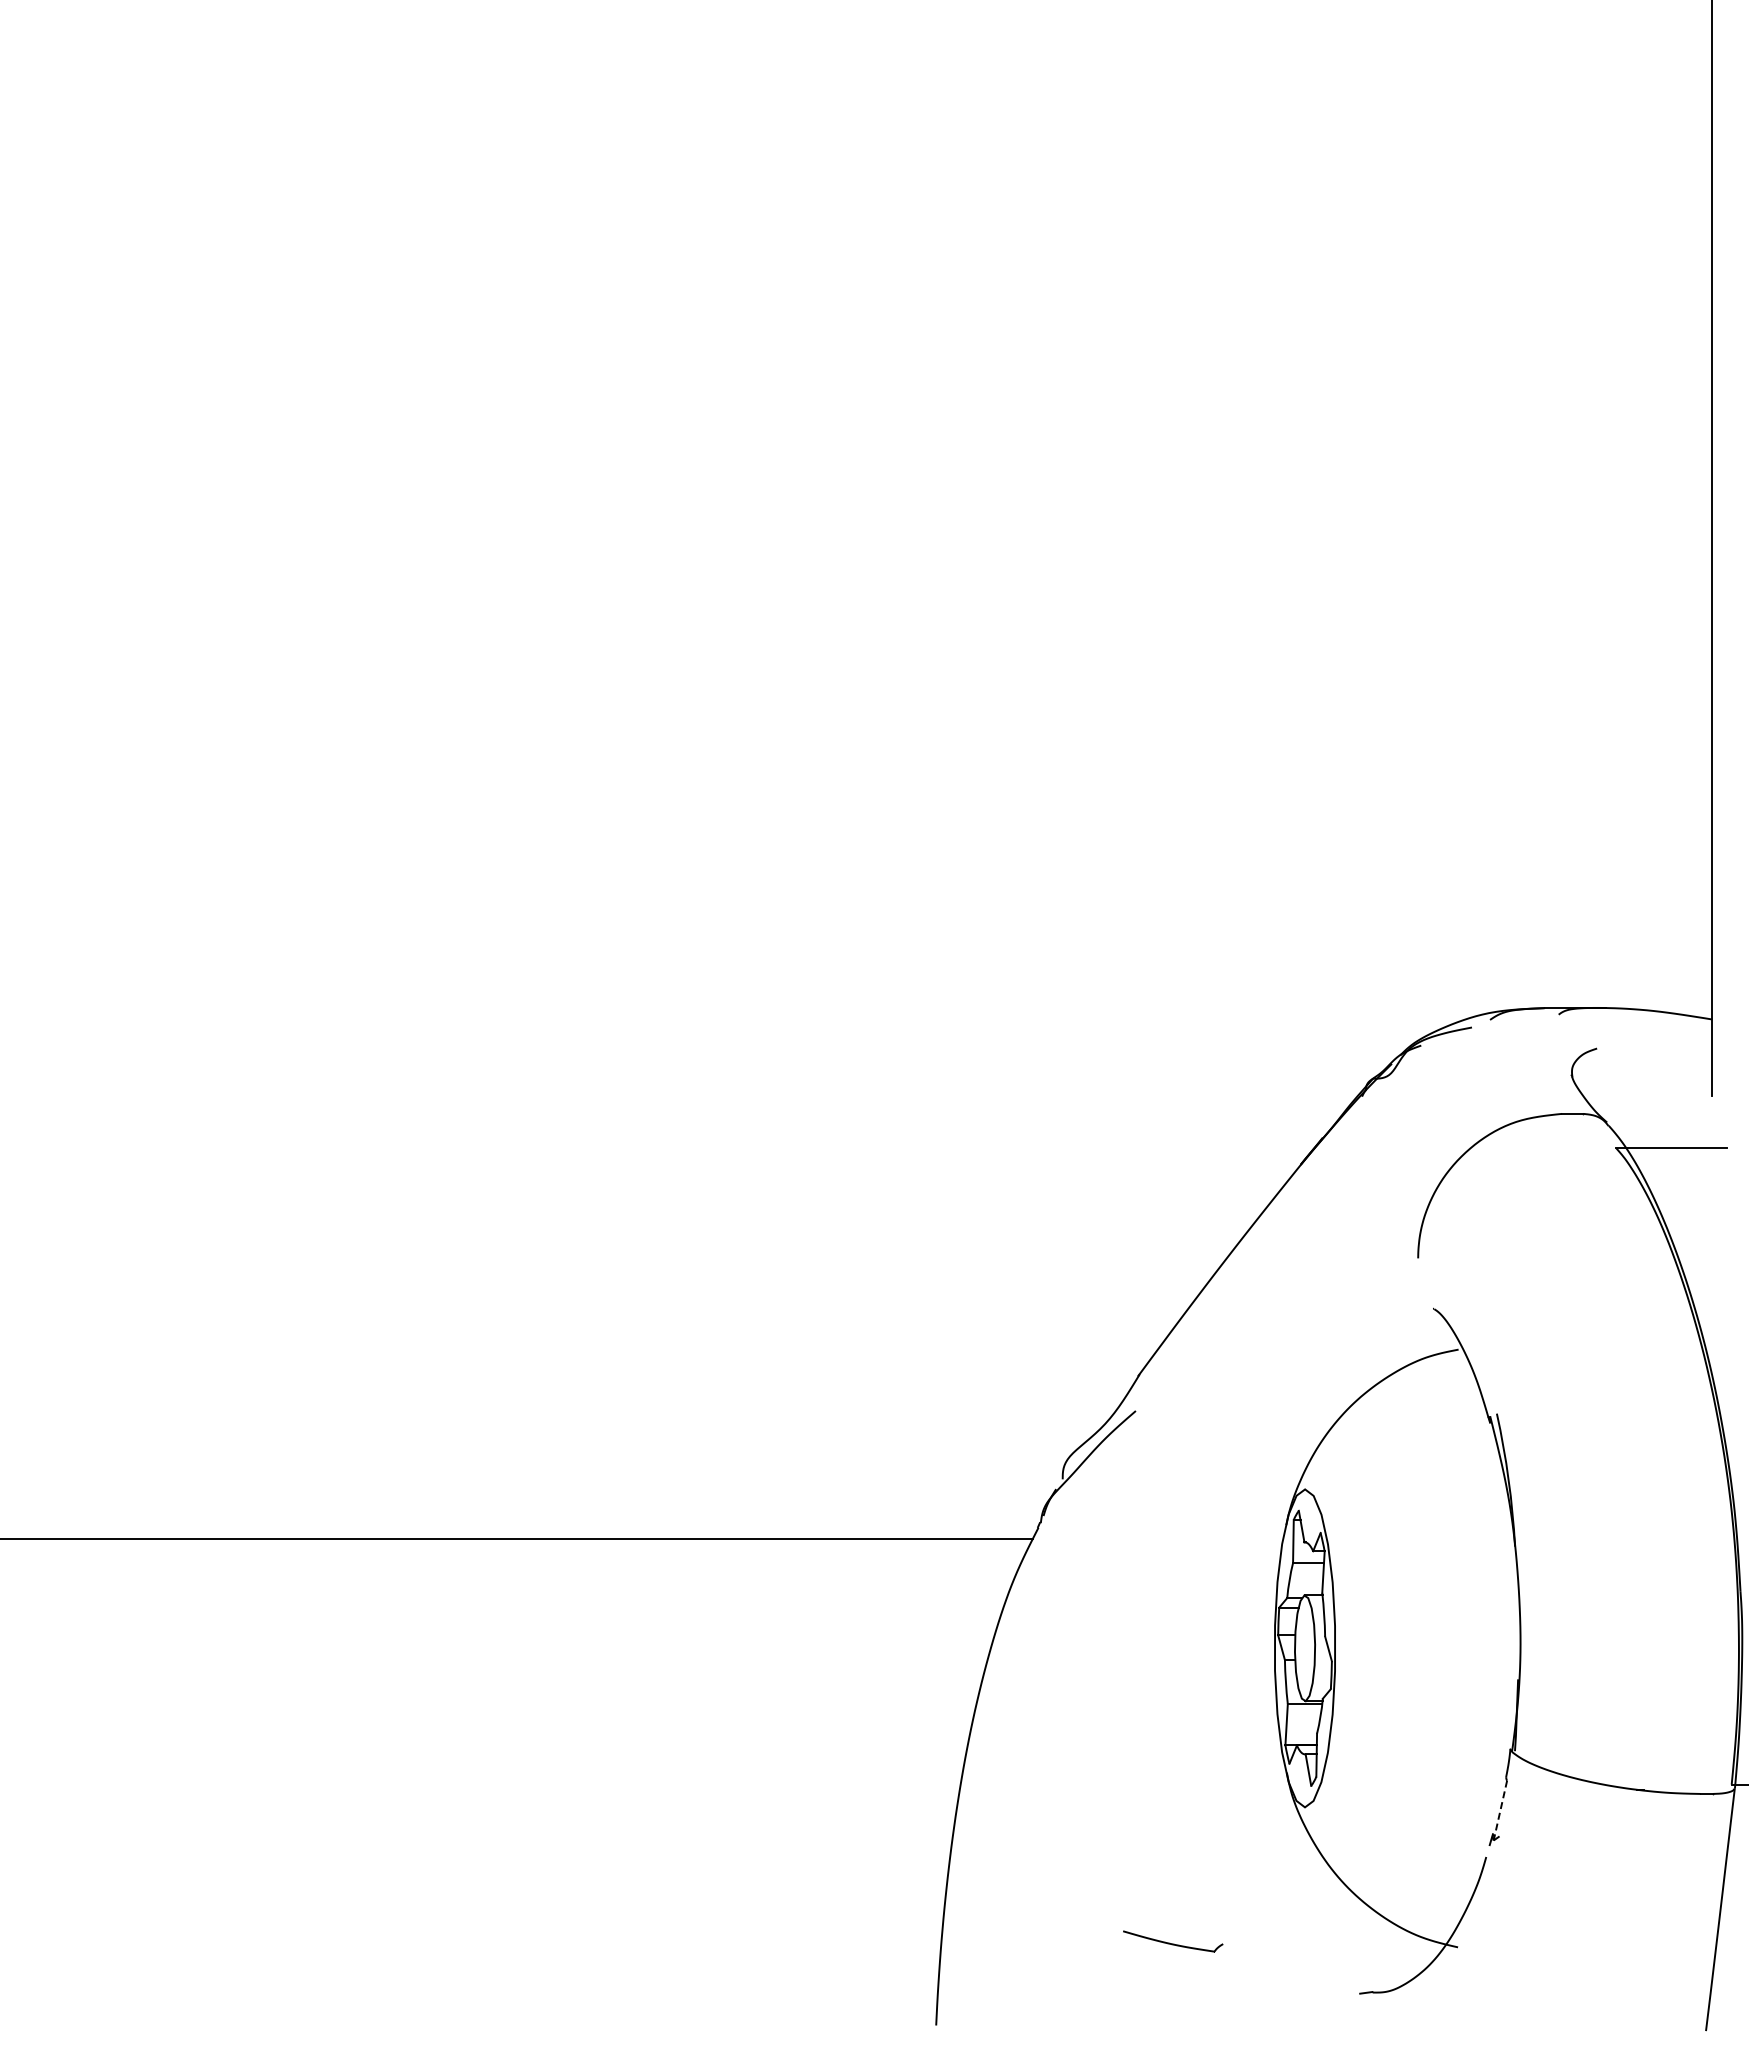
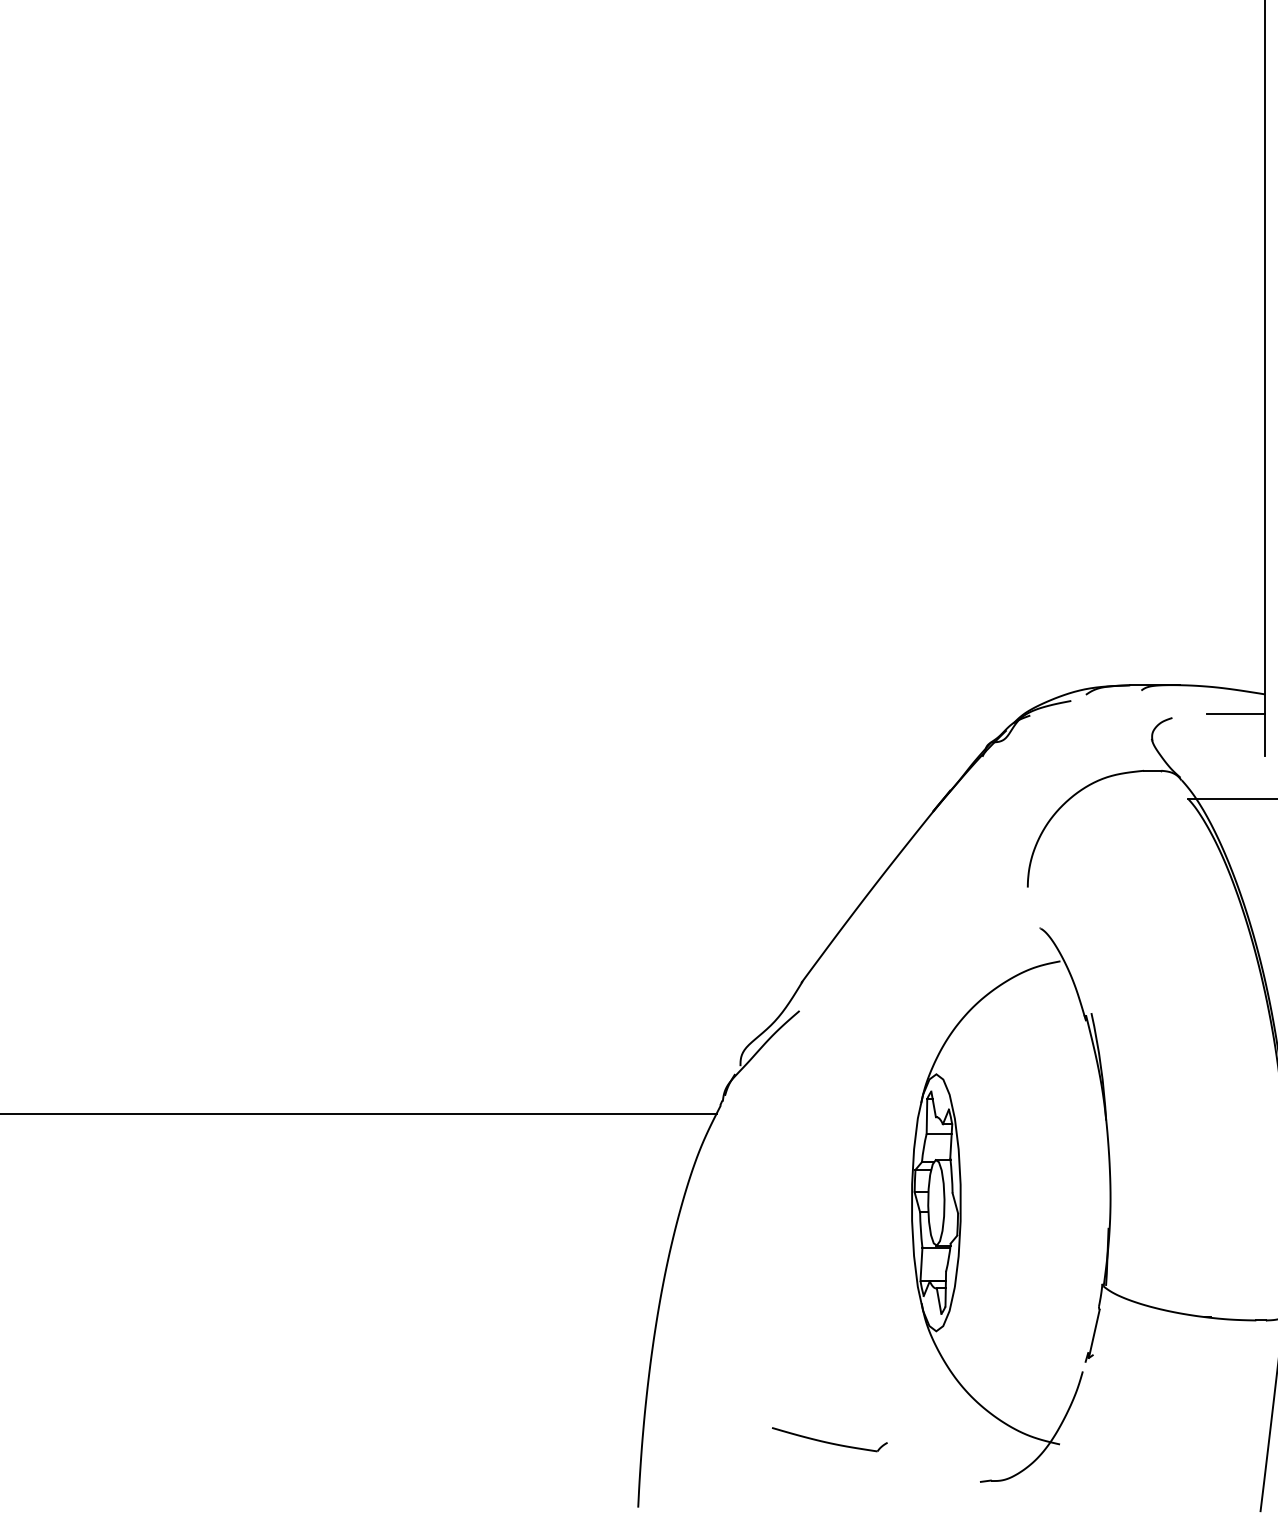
line: (1676, 1043) -> (1236, 713), added
line: (1500, 1810) -> (1094, 1333), dashed -> solid
part: (1172, 1941) -> (829, 1439), size x1.43

